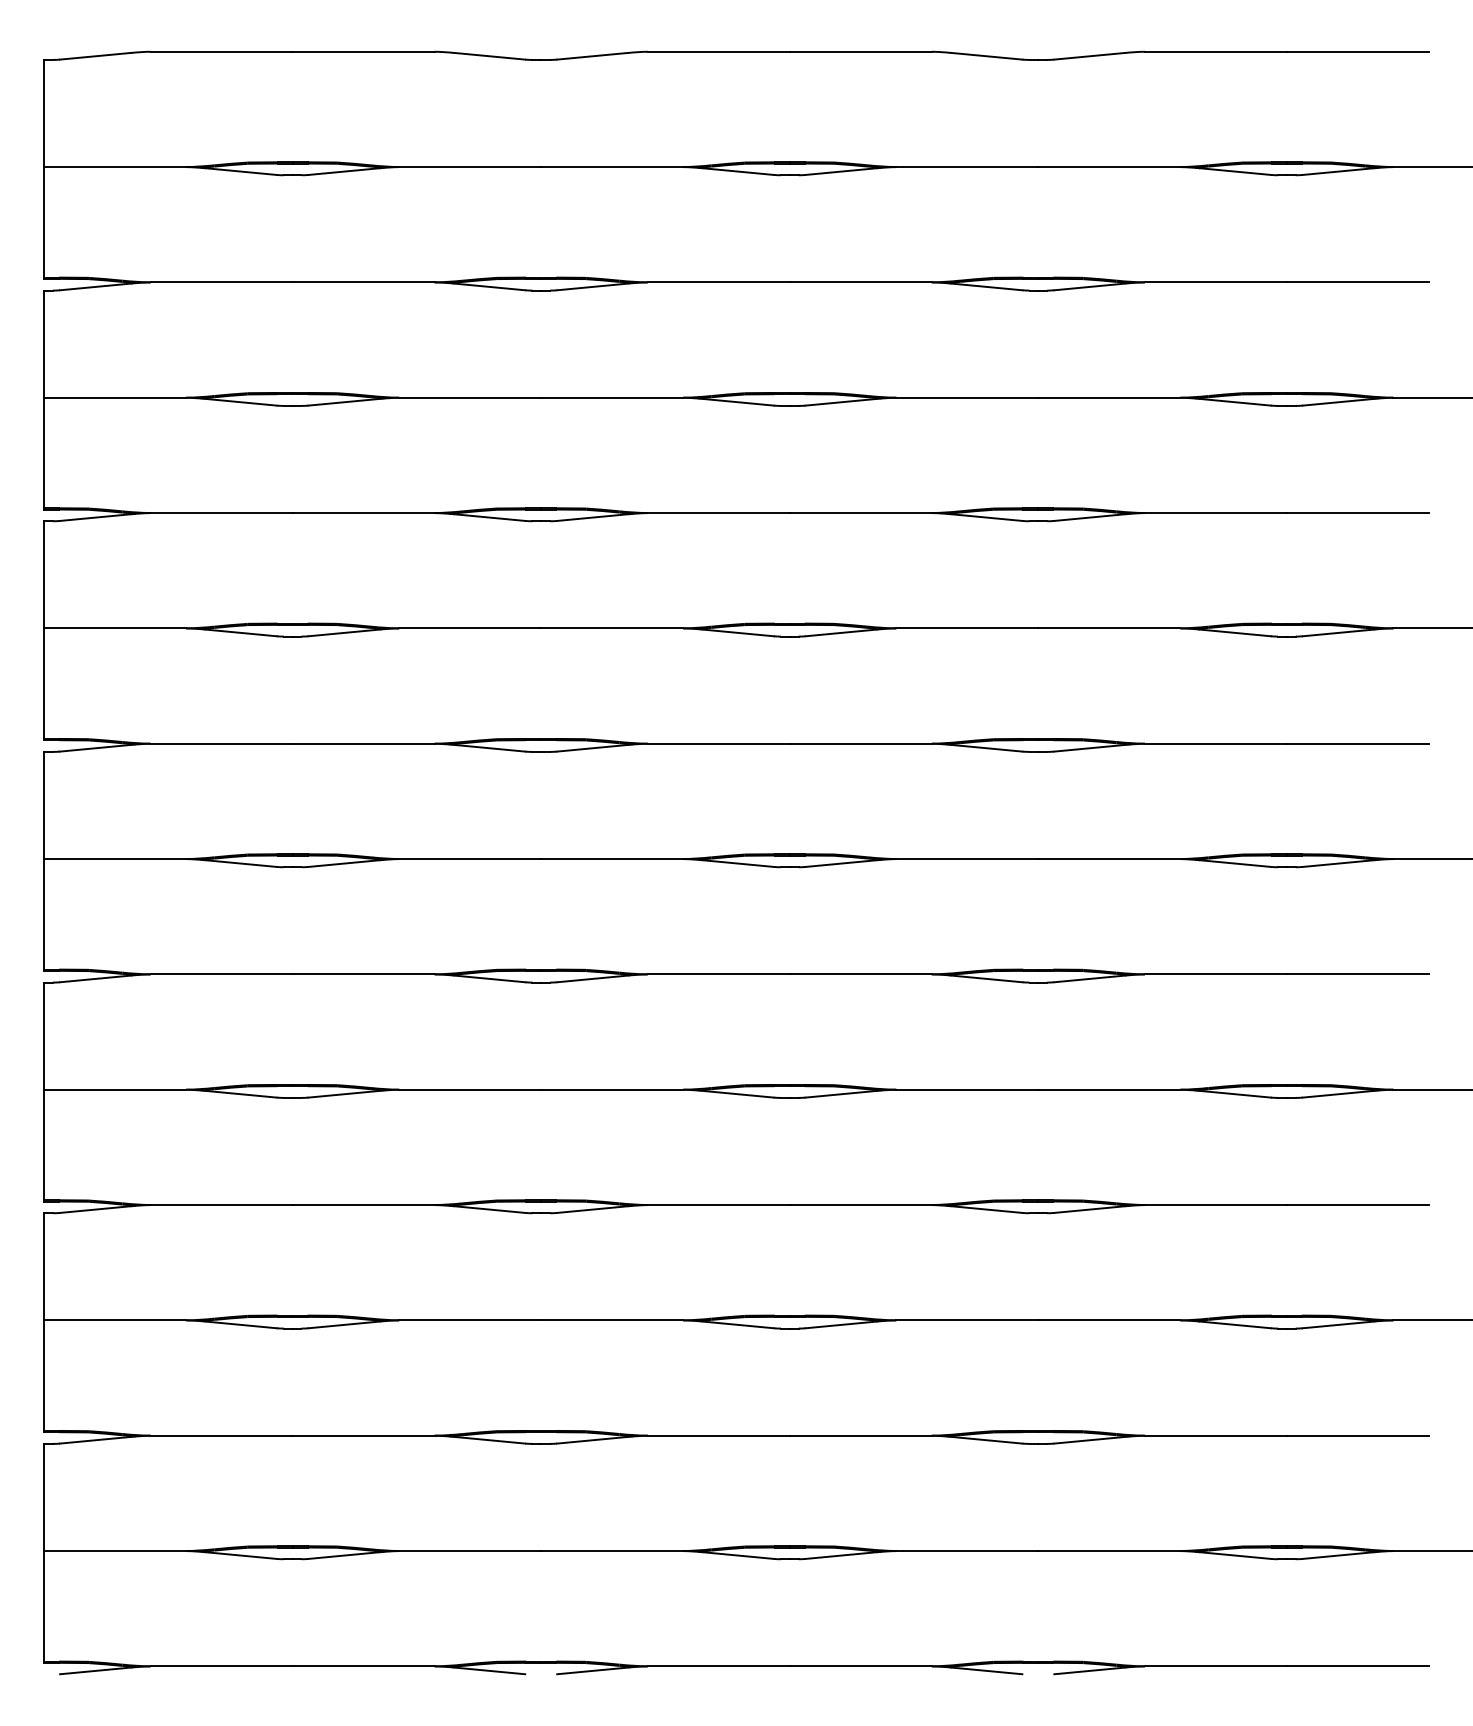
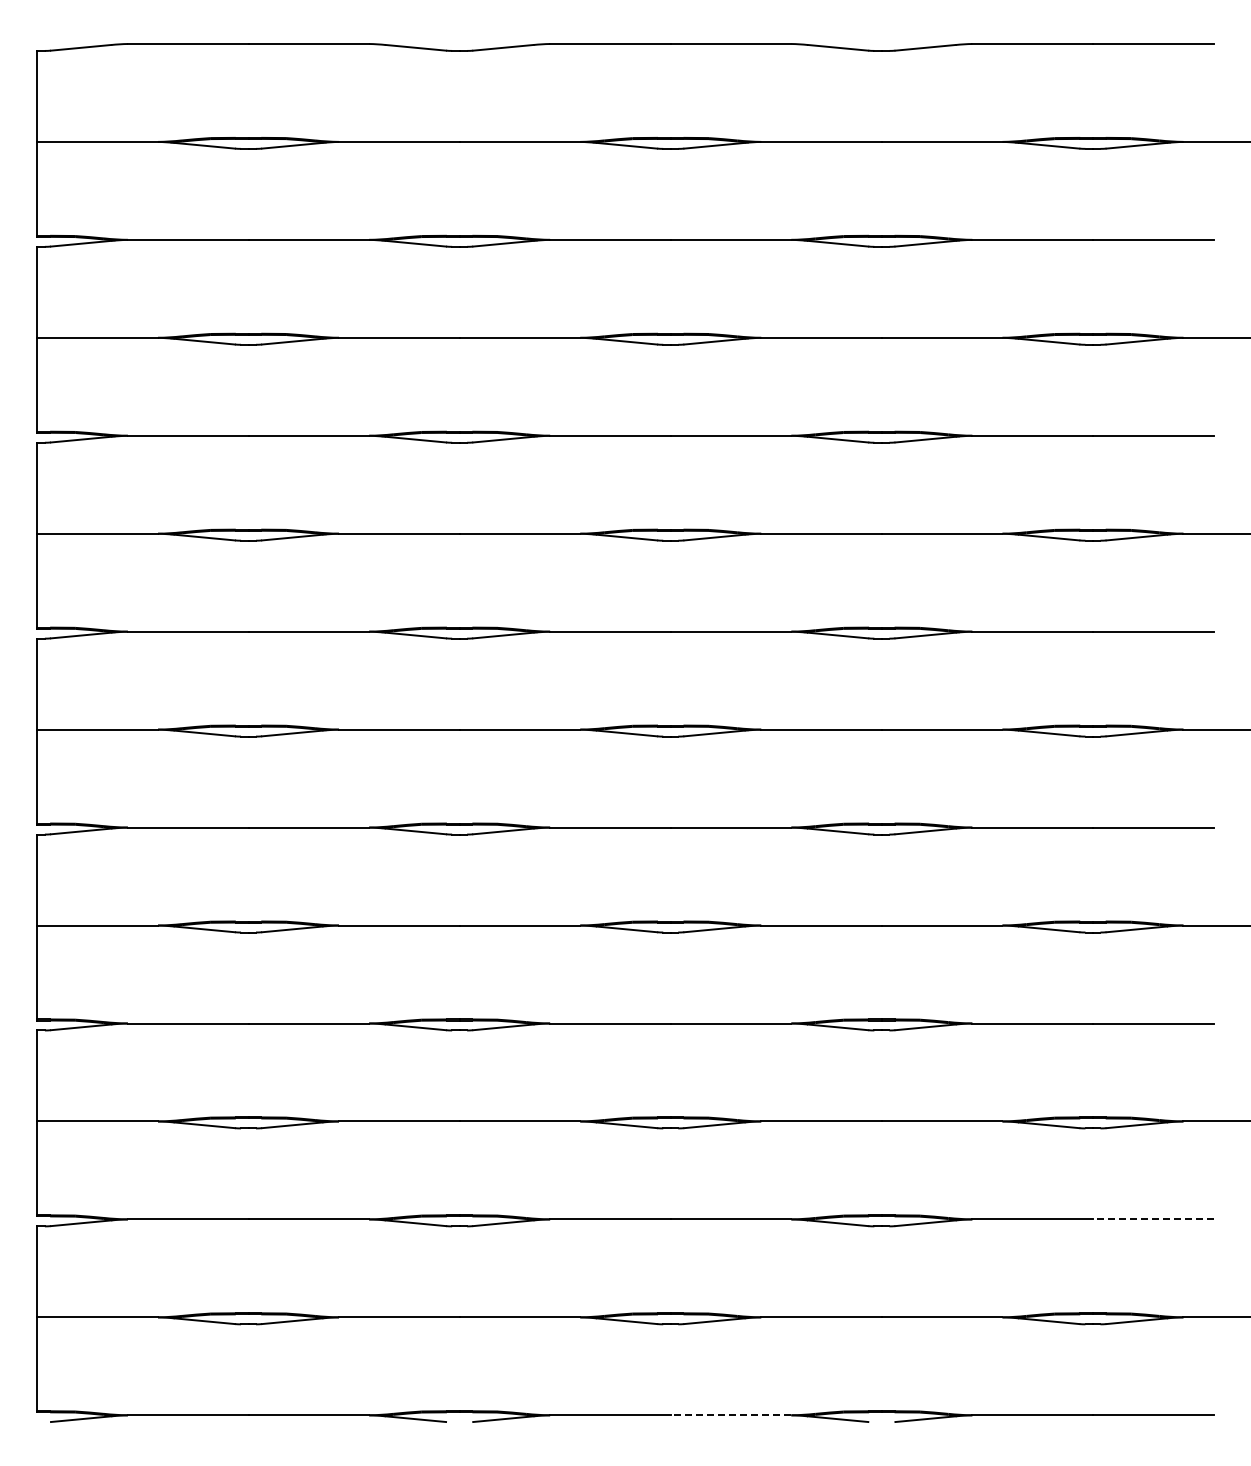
line: (1356, 1435) -> (1152, 1219), solid -> dashed
line: (860, 1666) -> (730, 1415), solid -> dashed

